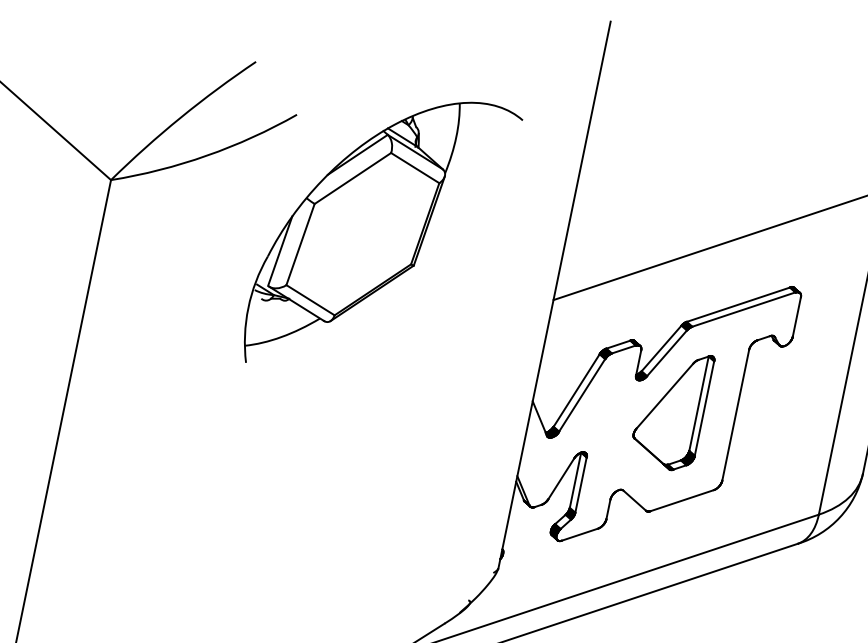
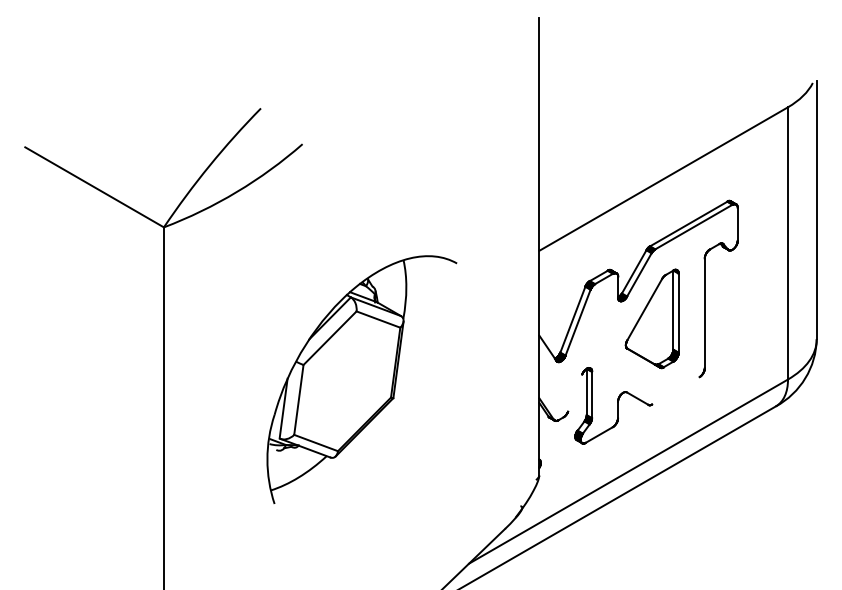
part: (380, 235) -> (361, 379), moved
line: (561, 478) -> (575, 392), removed
line: (681, 500) -> (675, 390), removed

